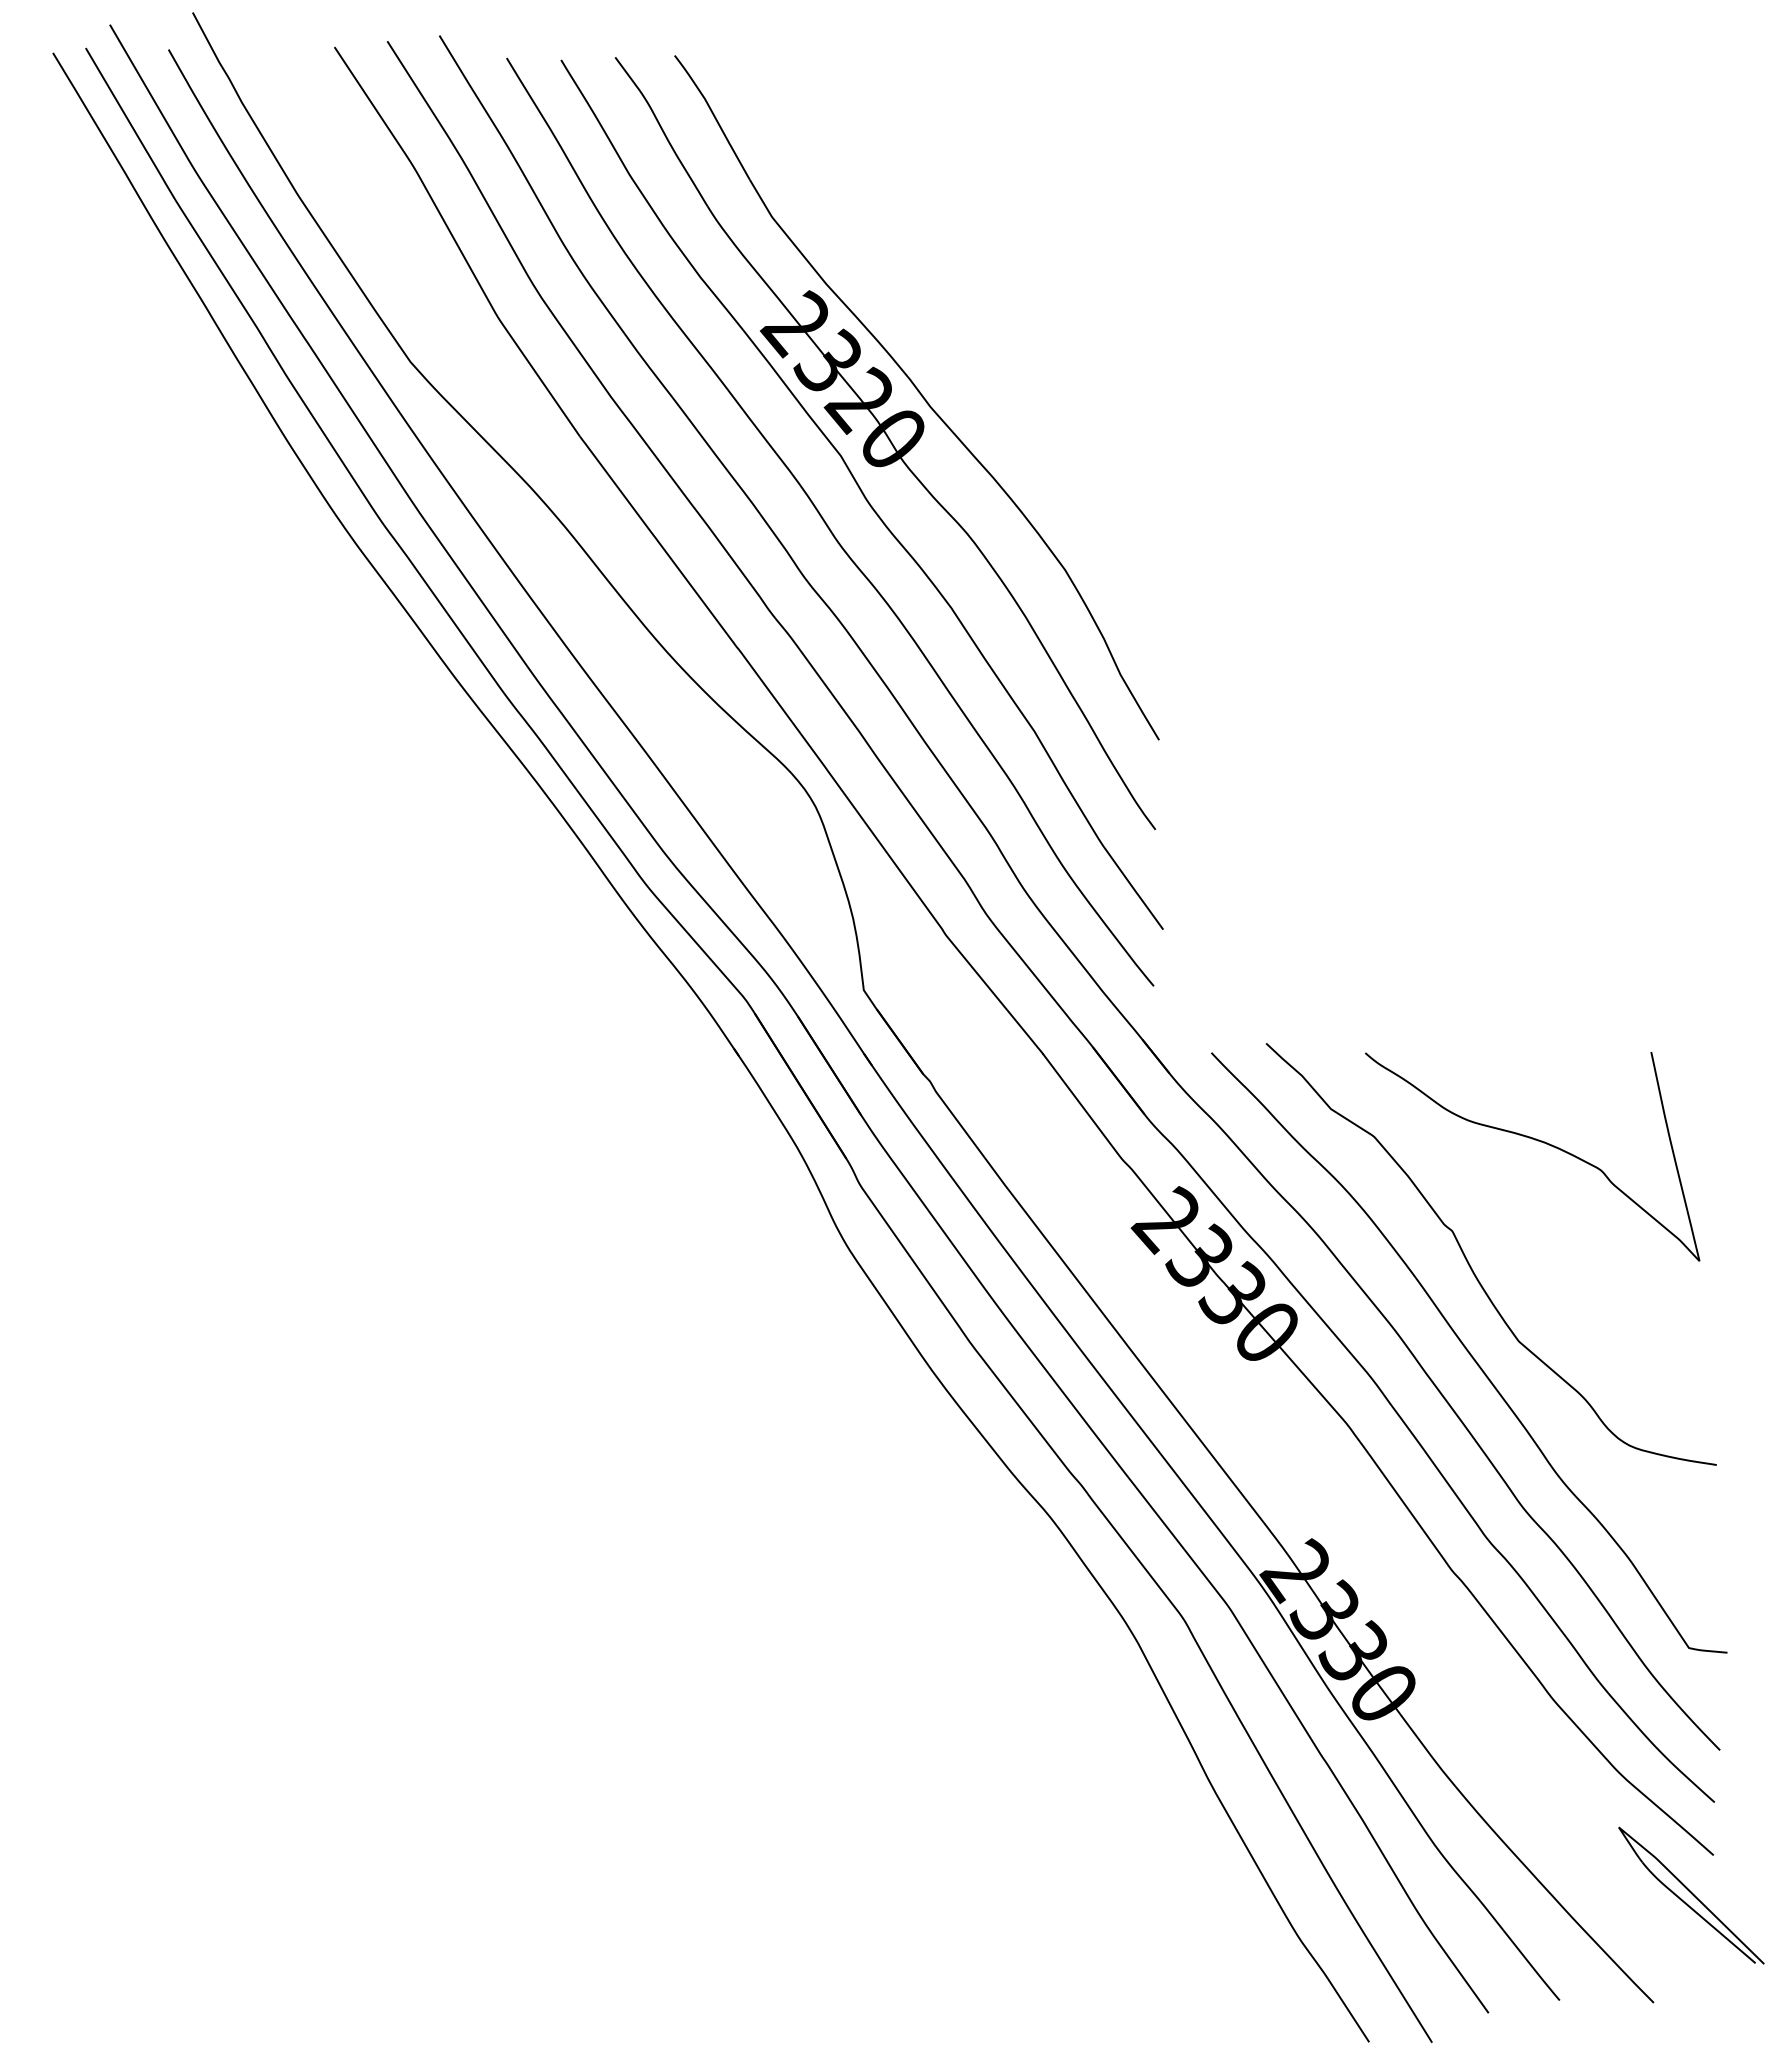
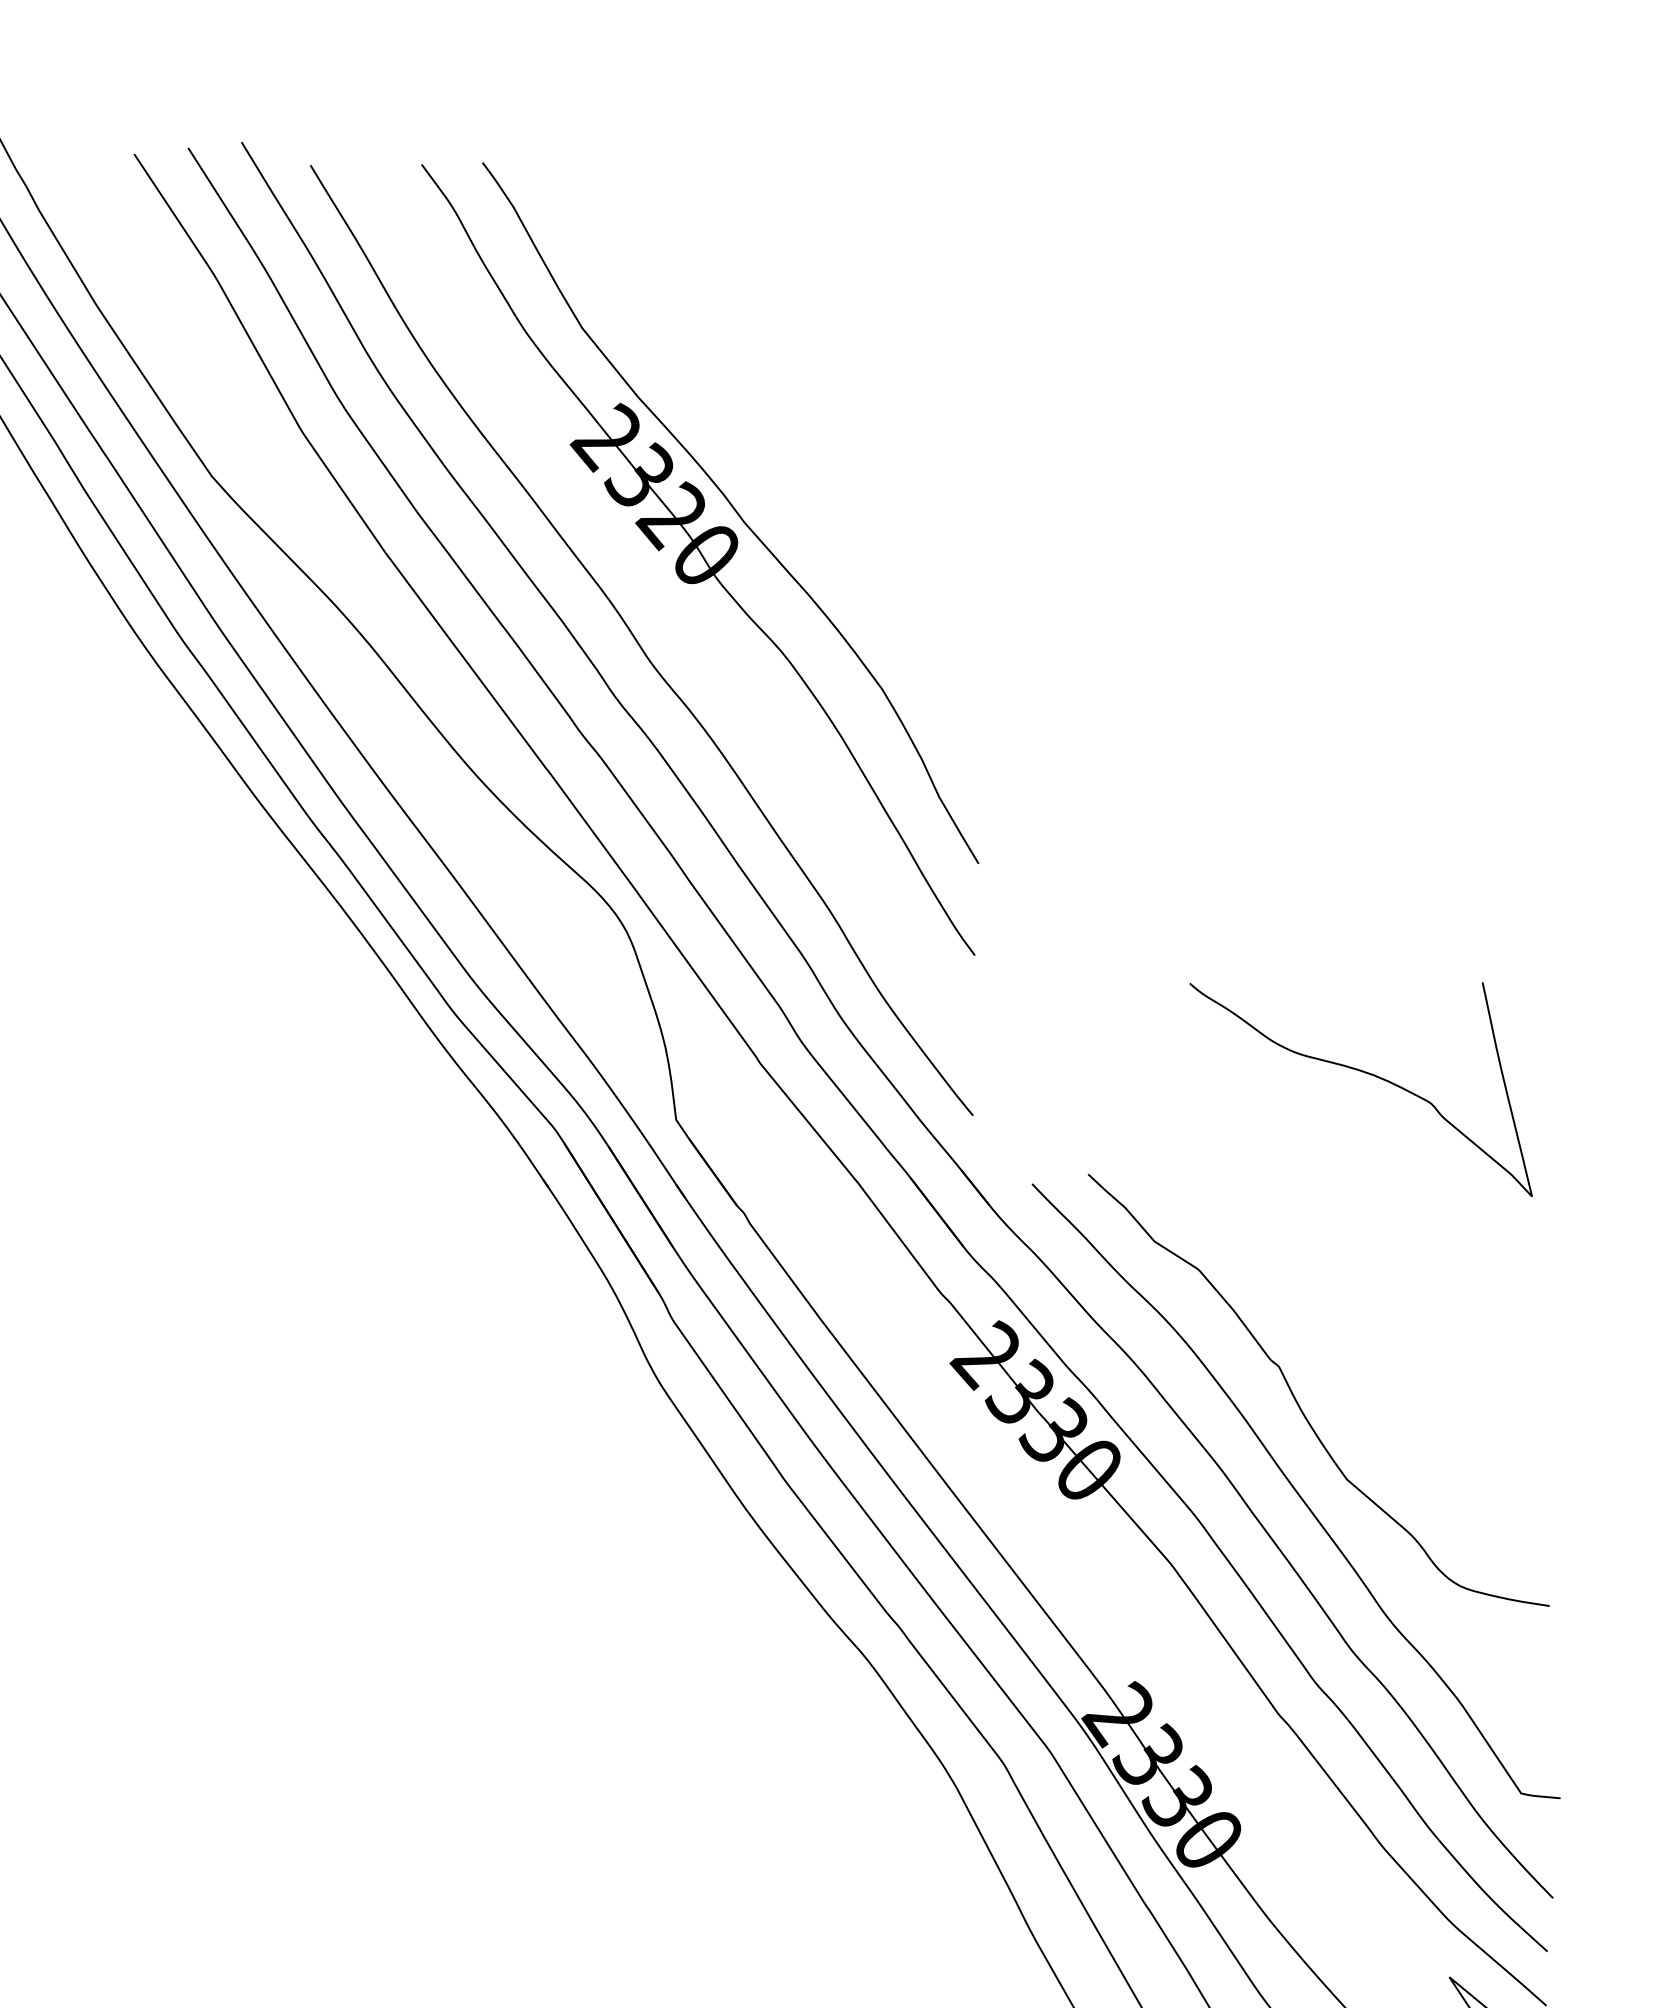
curve: (861, 493) -> (673, 611), removed
curve: (1537, 1141) -> (1366, 1074), moved

